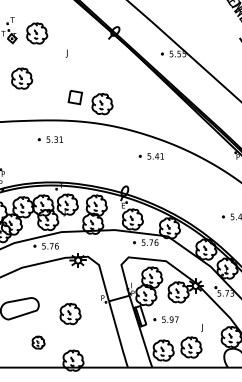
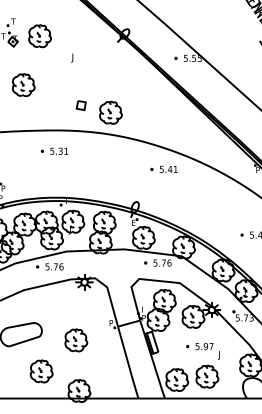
part: (74, 97) -> (80, 105), size x0.62
part: (165, 319) -> (199, 346), moved
part: (38, 342) -> (41, 371), size x1.67

